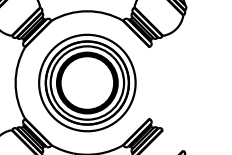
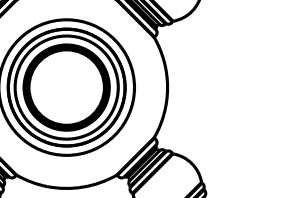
fill: (154, 82) -> (161, 86), added
fill: (173, 139) -> (187, 166), added

